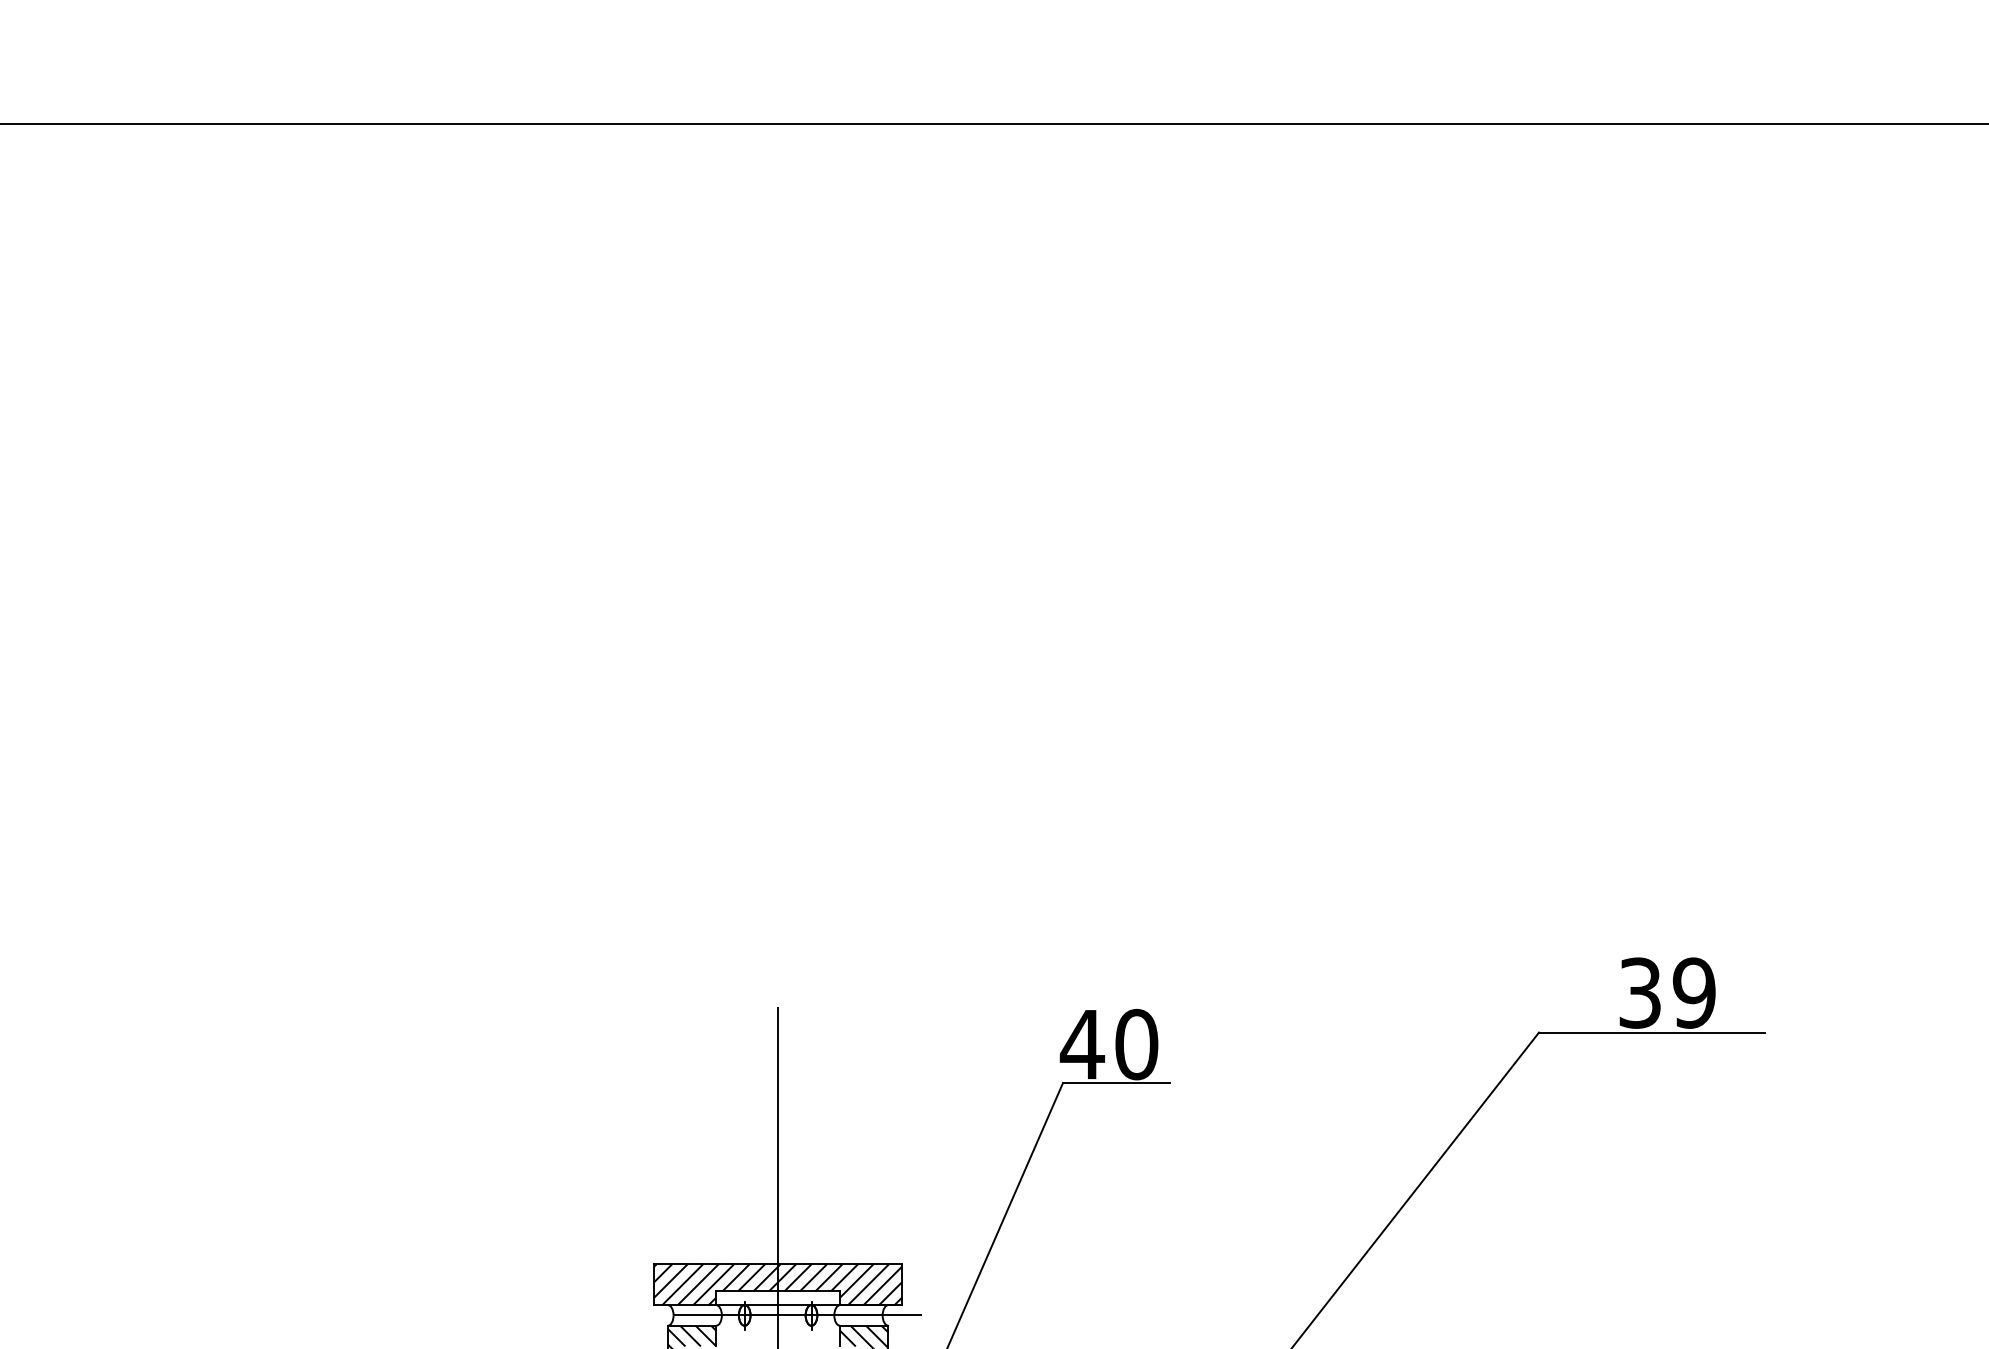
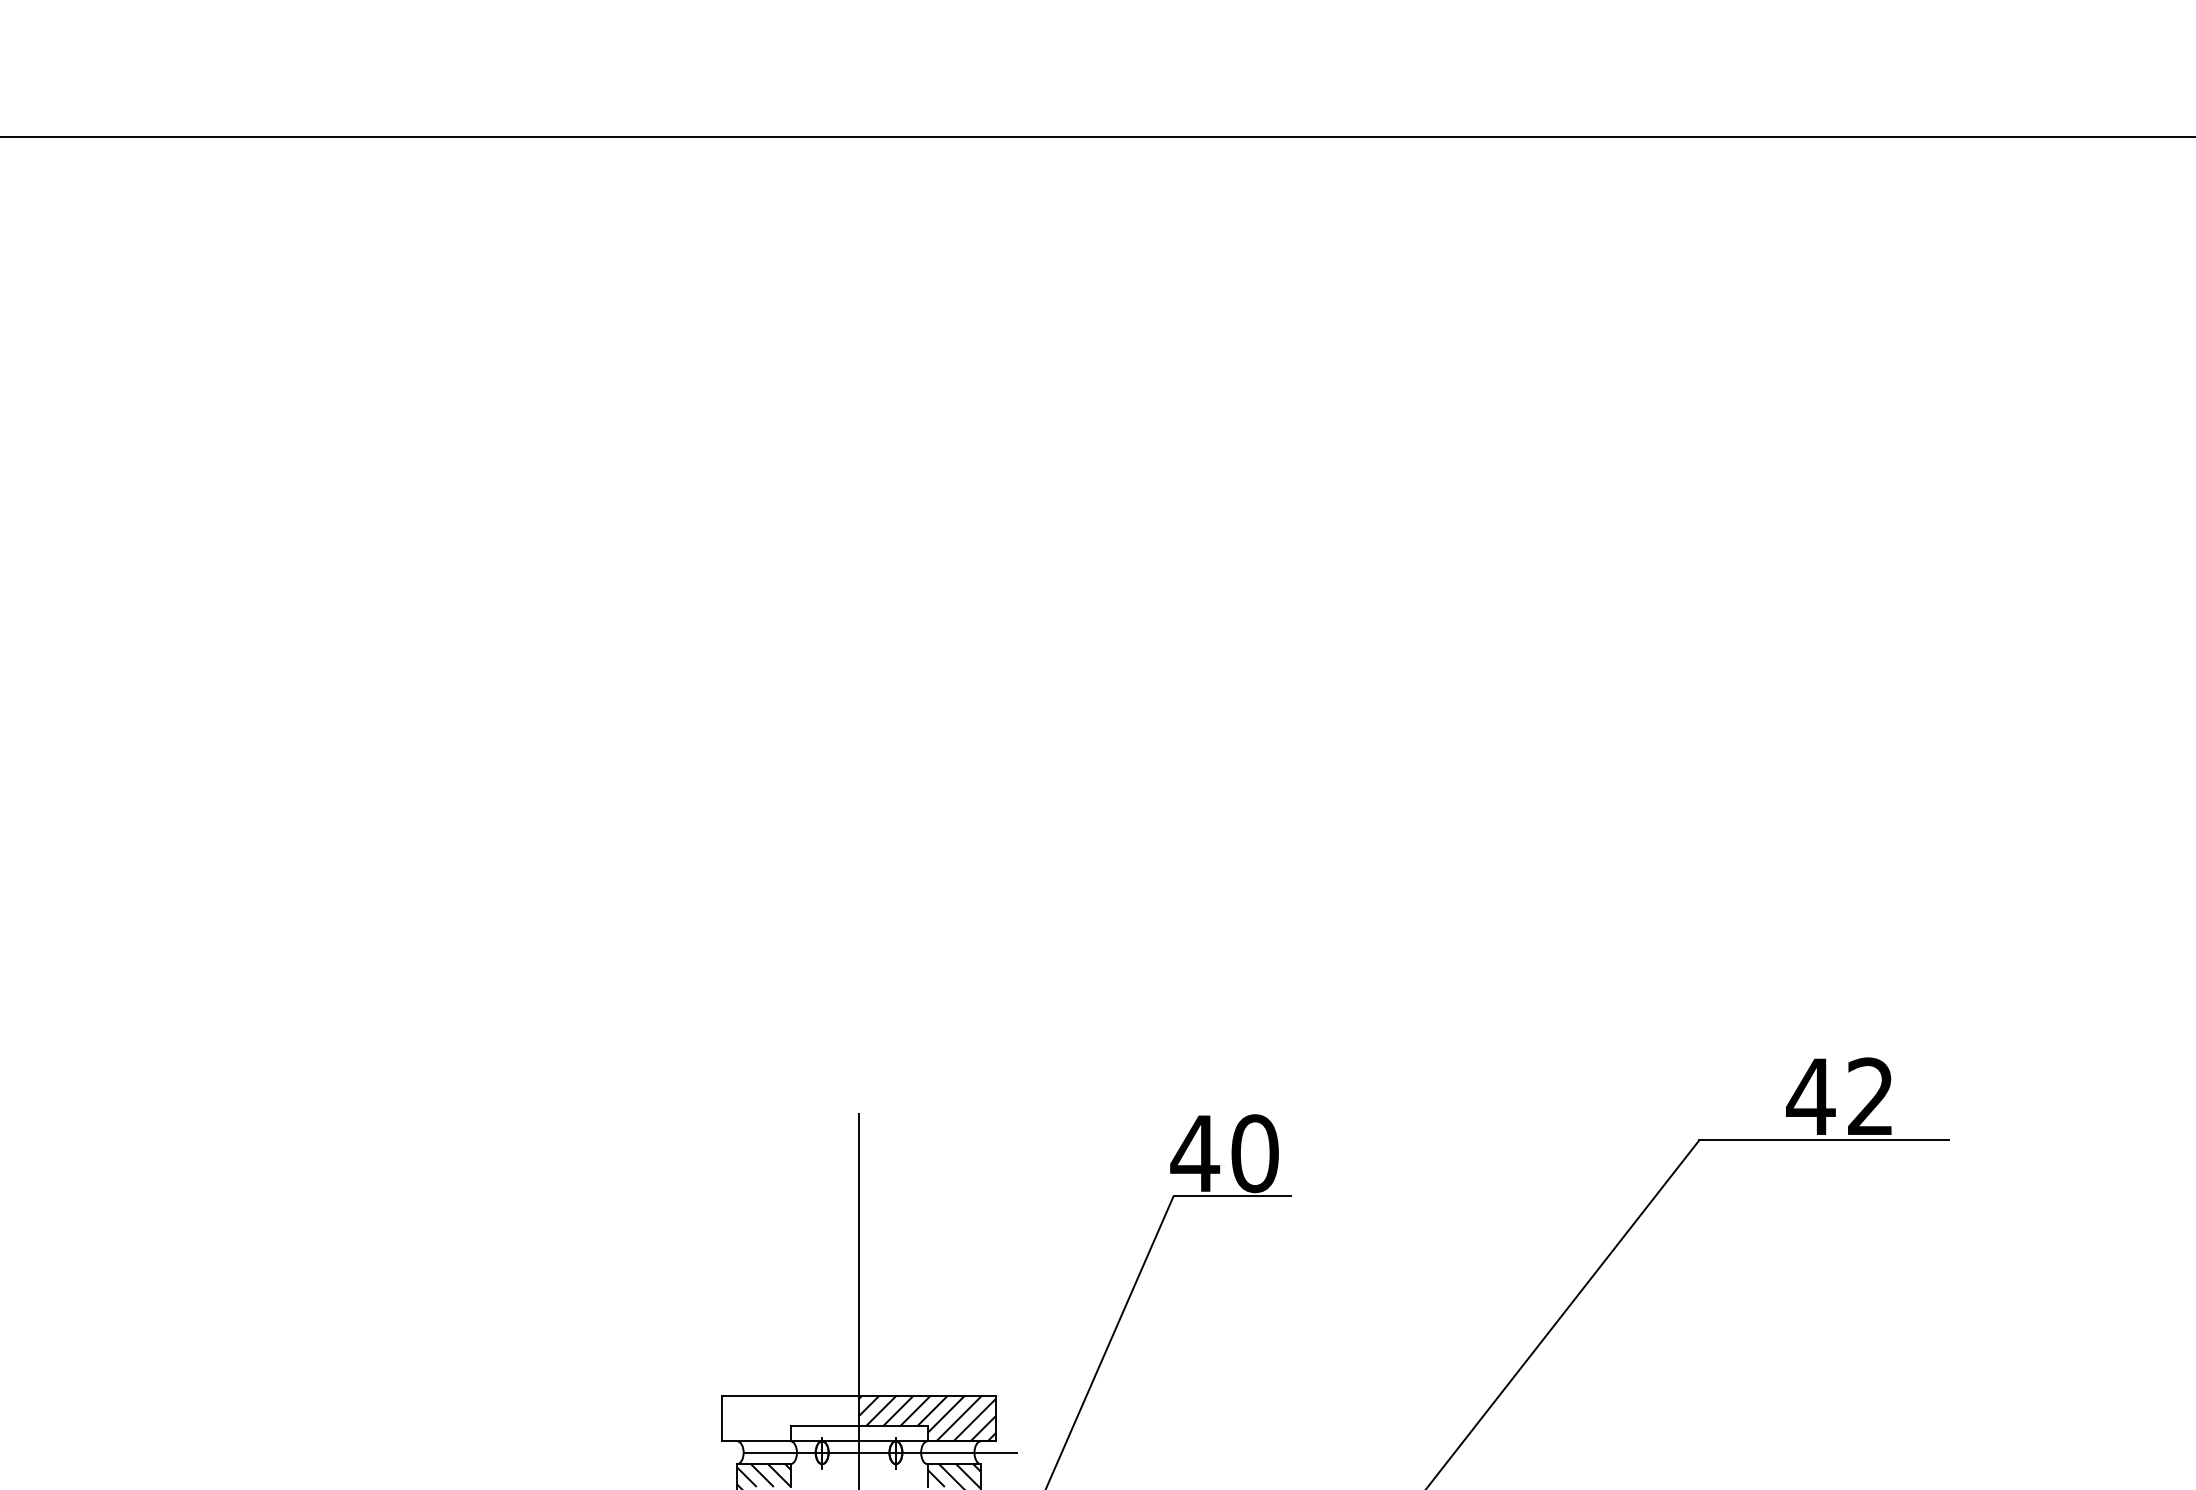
text: (1666, 992) -> (1840, 1096), 39 -> 42
hatch: (715, 1284) -> (789, 1418), removed

